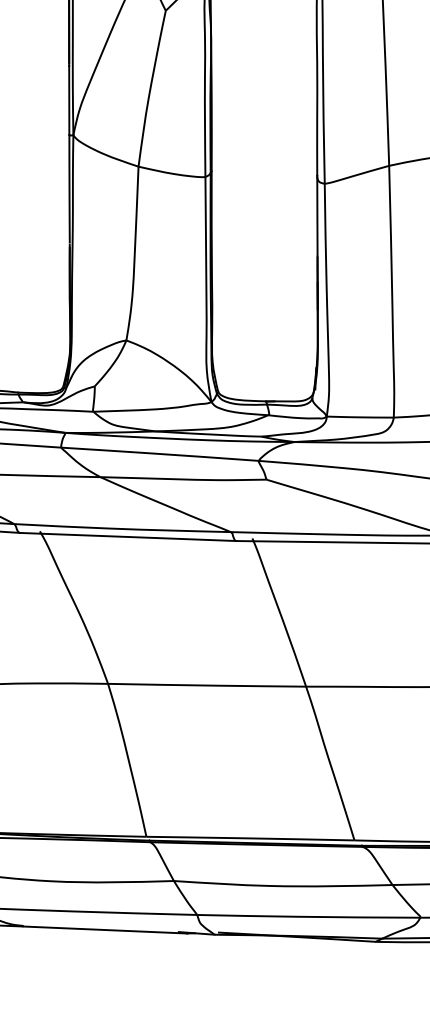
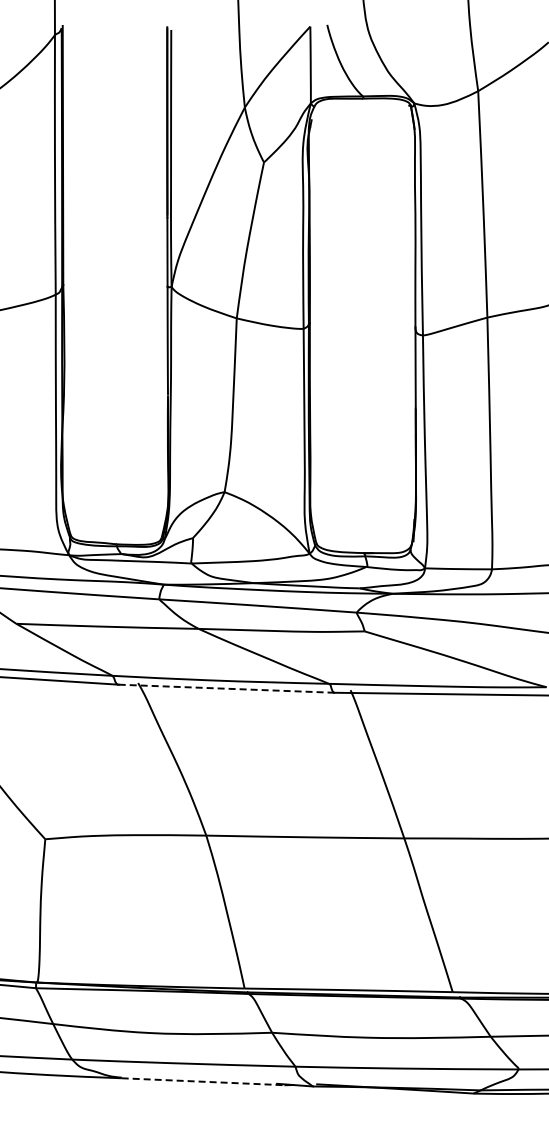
line: (129, 536) -> (227, 688), solid -> dashed
line: (106, 929) -> (204, 1081), solid -> dashed

